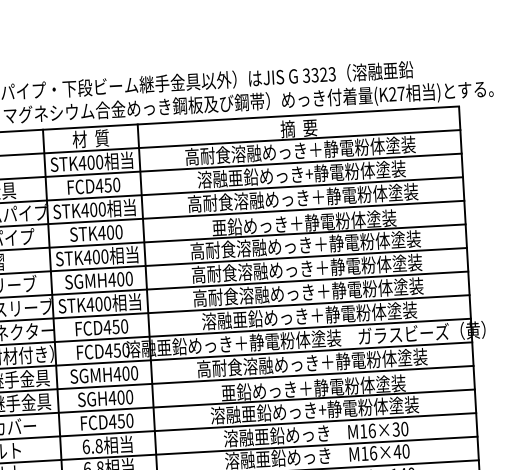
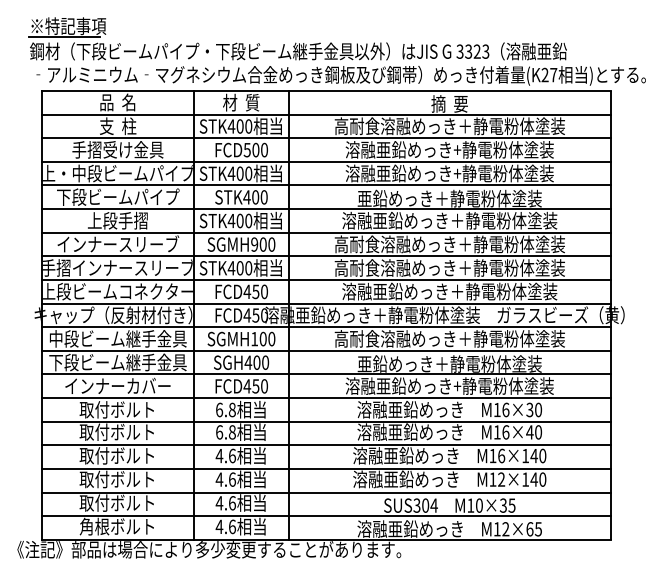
text: (103, 185) -> (251, 149), FCD450 -> FCD500
text: (302, 197) -> (449, 173), 高耐食溶融めっき＋静電粉体塗装 -> 溶融亜鉛めっき+静電粉体塗装
text: (305, 244) -> (449, 220), 高耐食溶融めっき＋静電粉体塗装 -> 溶融亜鉛めっき＋静電粉体塗装
text: (111, 279) -> (254, 244), SGMH400 -> SGMH900
text: (117, 374) -> (254, 339), SGMH400 -> SGMH100

